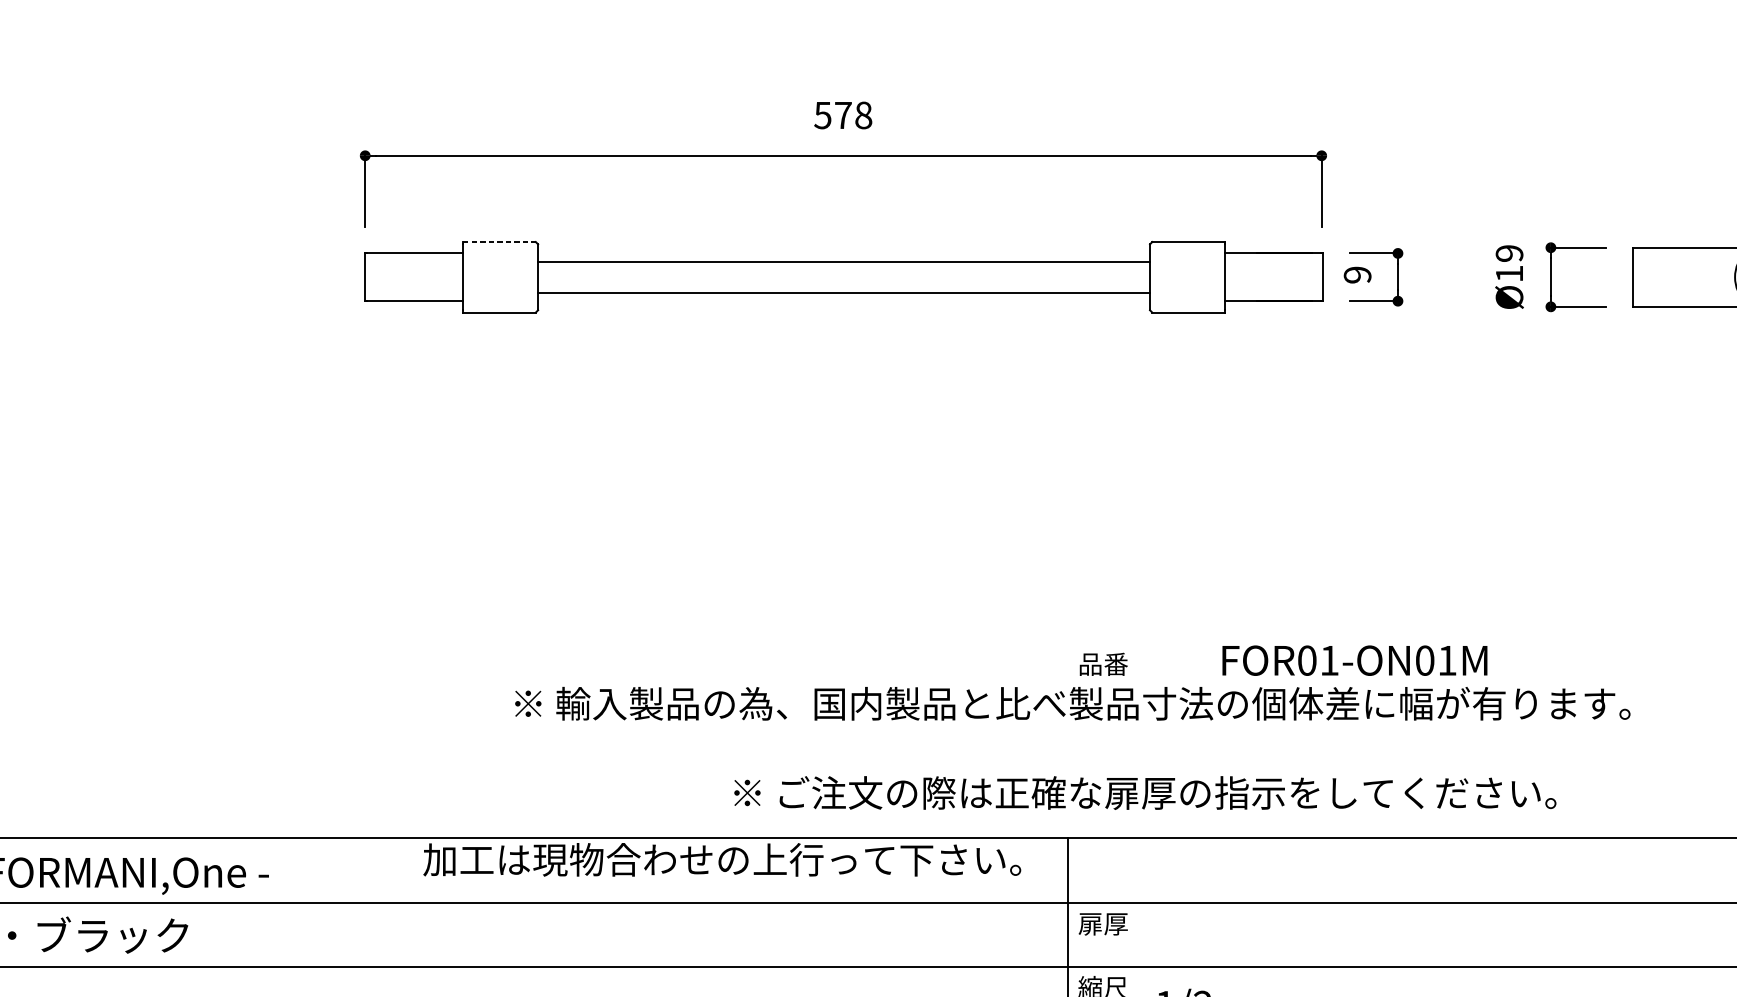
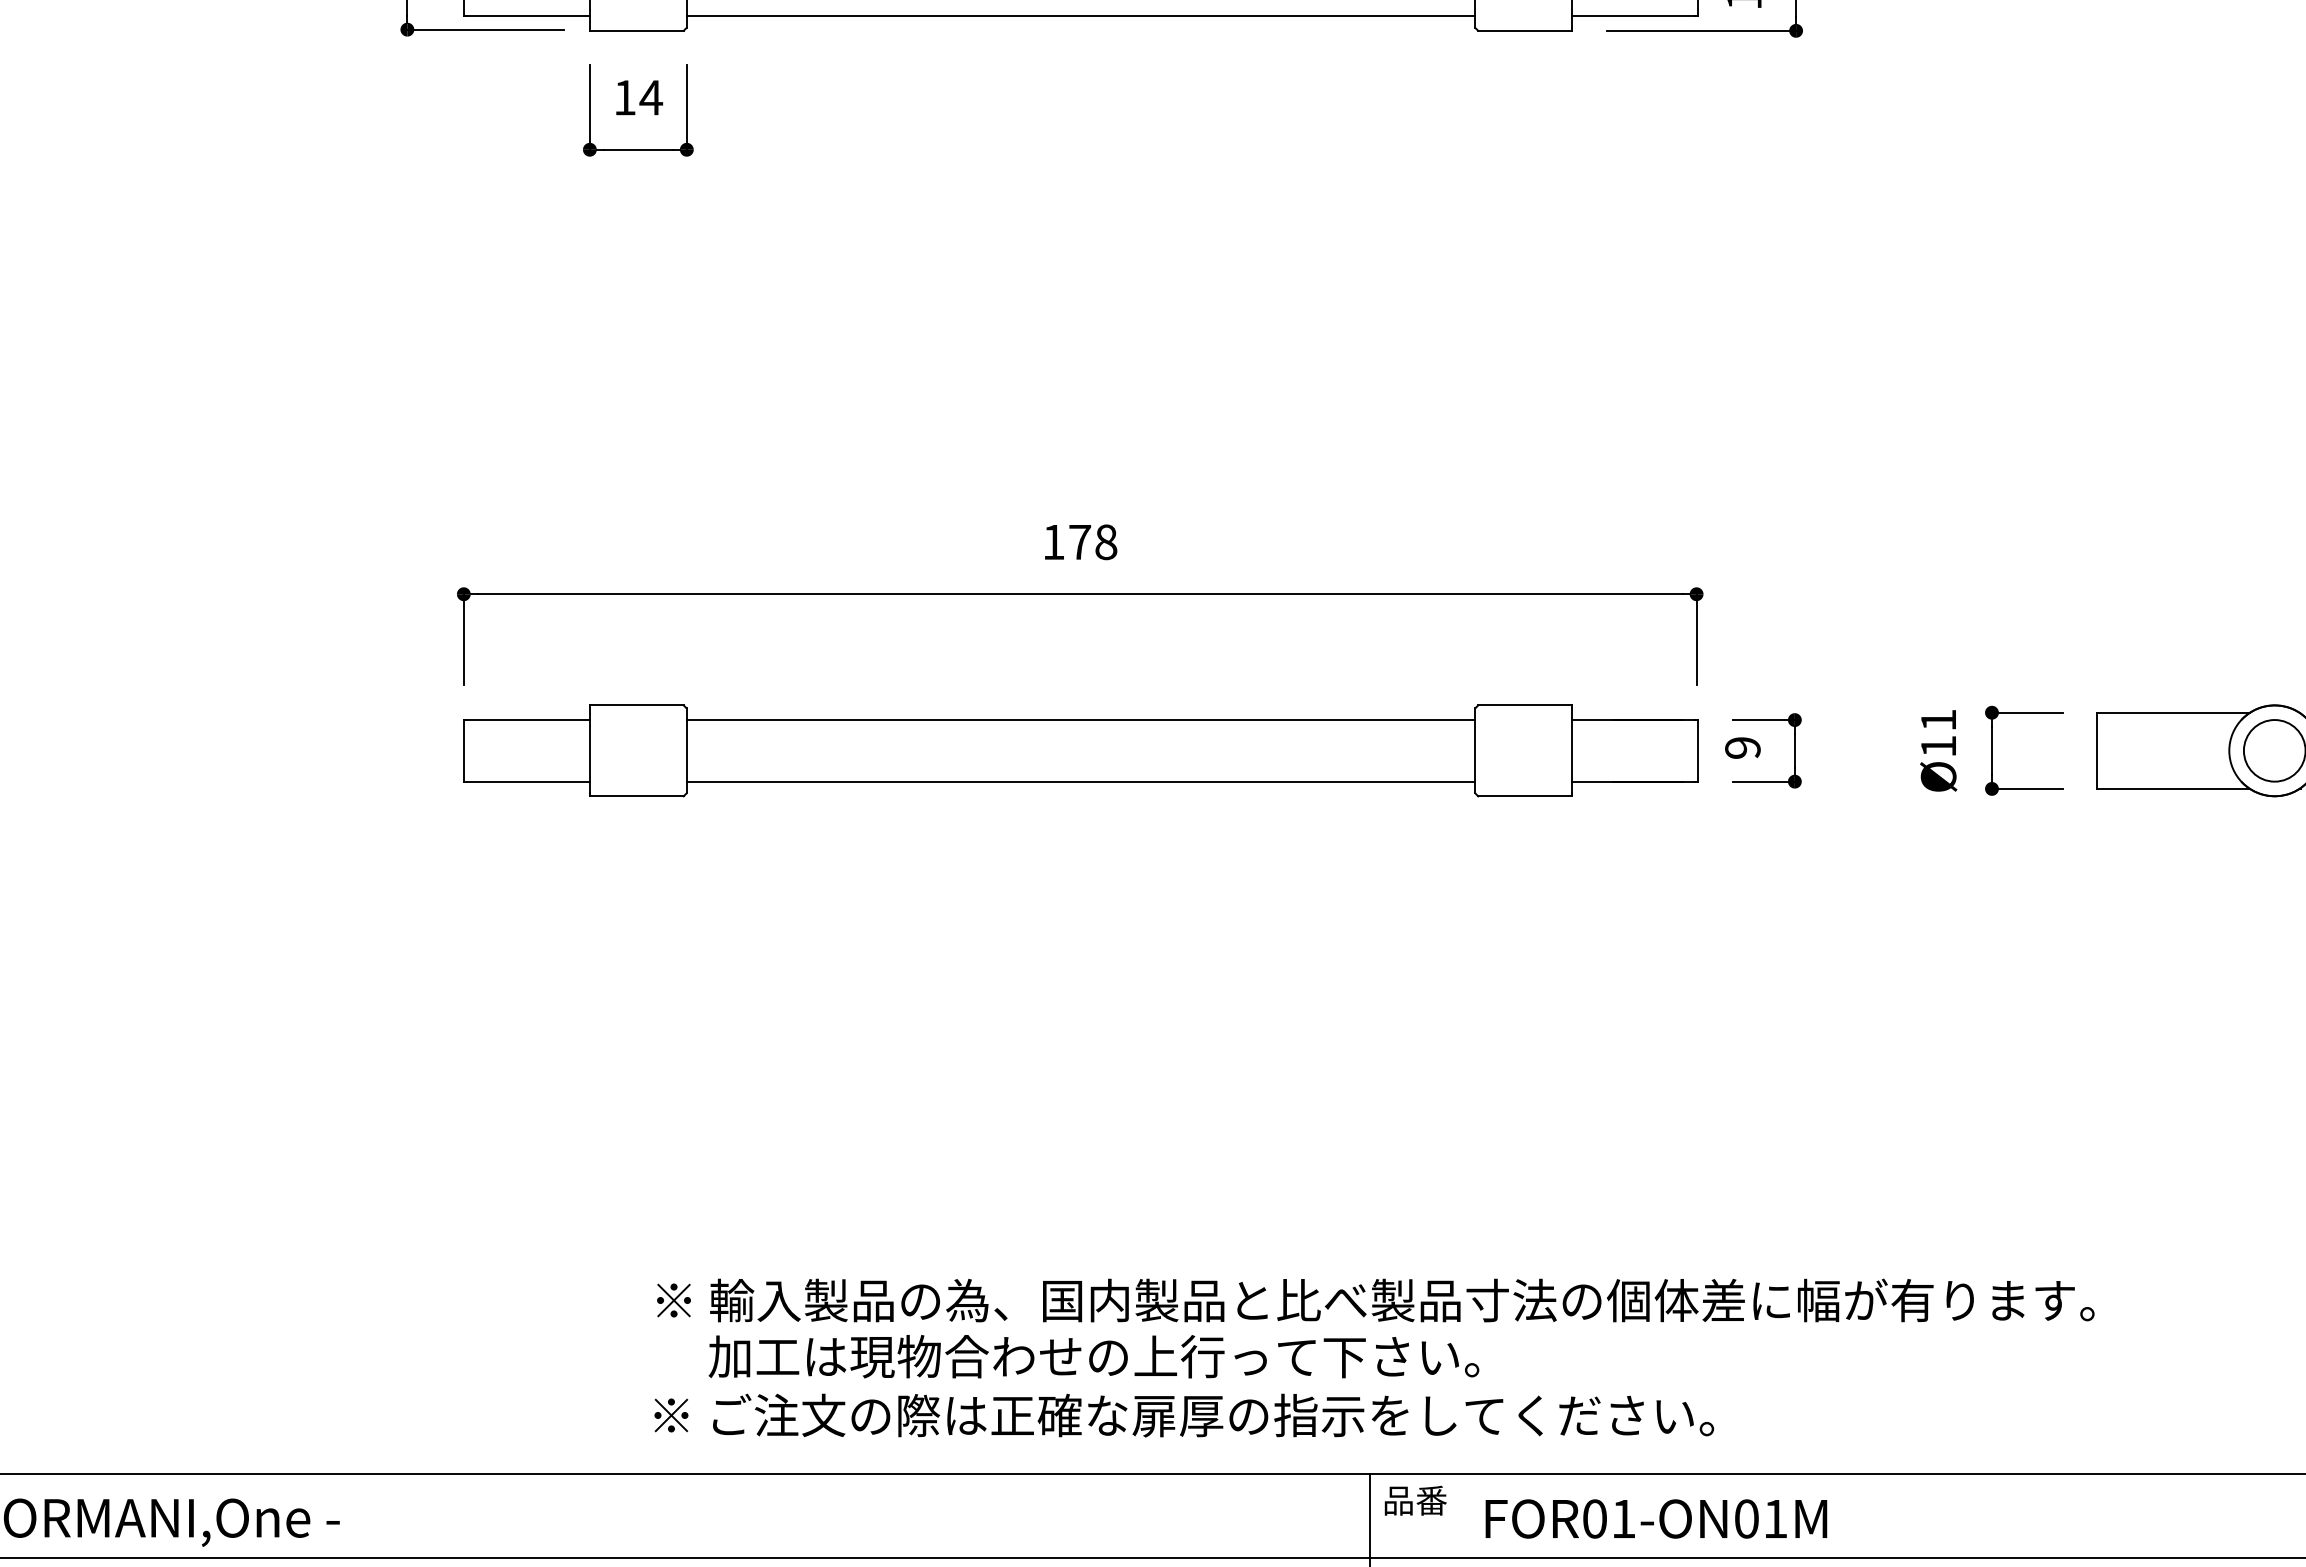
text: (822, 115) -> (1053, 542), 578 -> 178
line: (499, 242) -> (636, 705), dashed -> solid
text: (1509, 253) -> (1938, 720), Ø19 -> Ø11
line: (843, 261) -> (1080, 781), moved
line: (843, 293) -> (1080, 720), moved
text: (1355, 660) -> (1656, 1518), moved
text: (1103, 664) -> (1415, 1500), moved
text: (1144, 792) -> (1183, 1415), moved
text: (721, 859) -> (1093, 1356), moved

